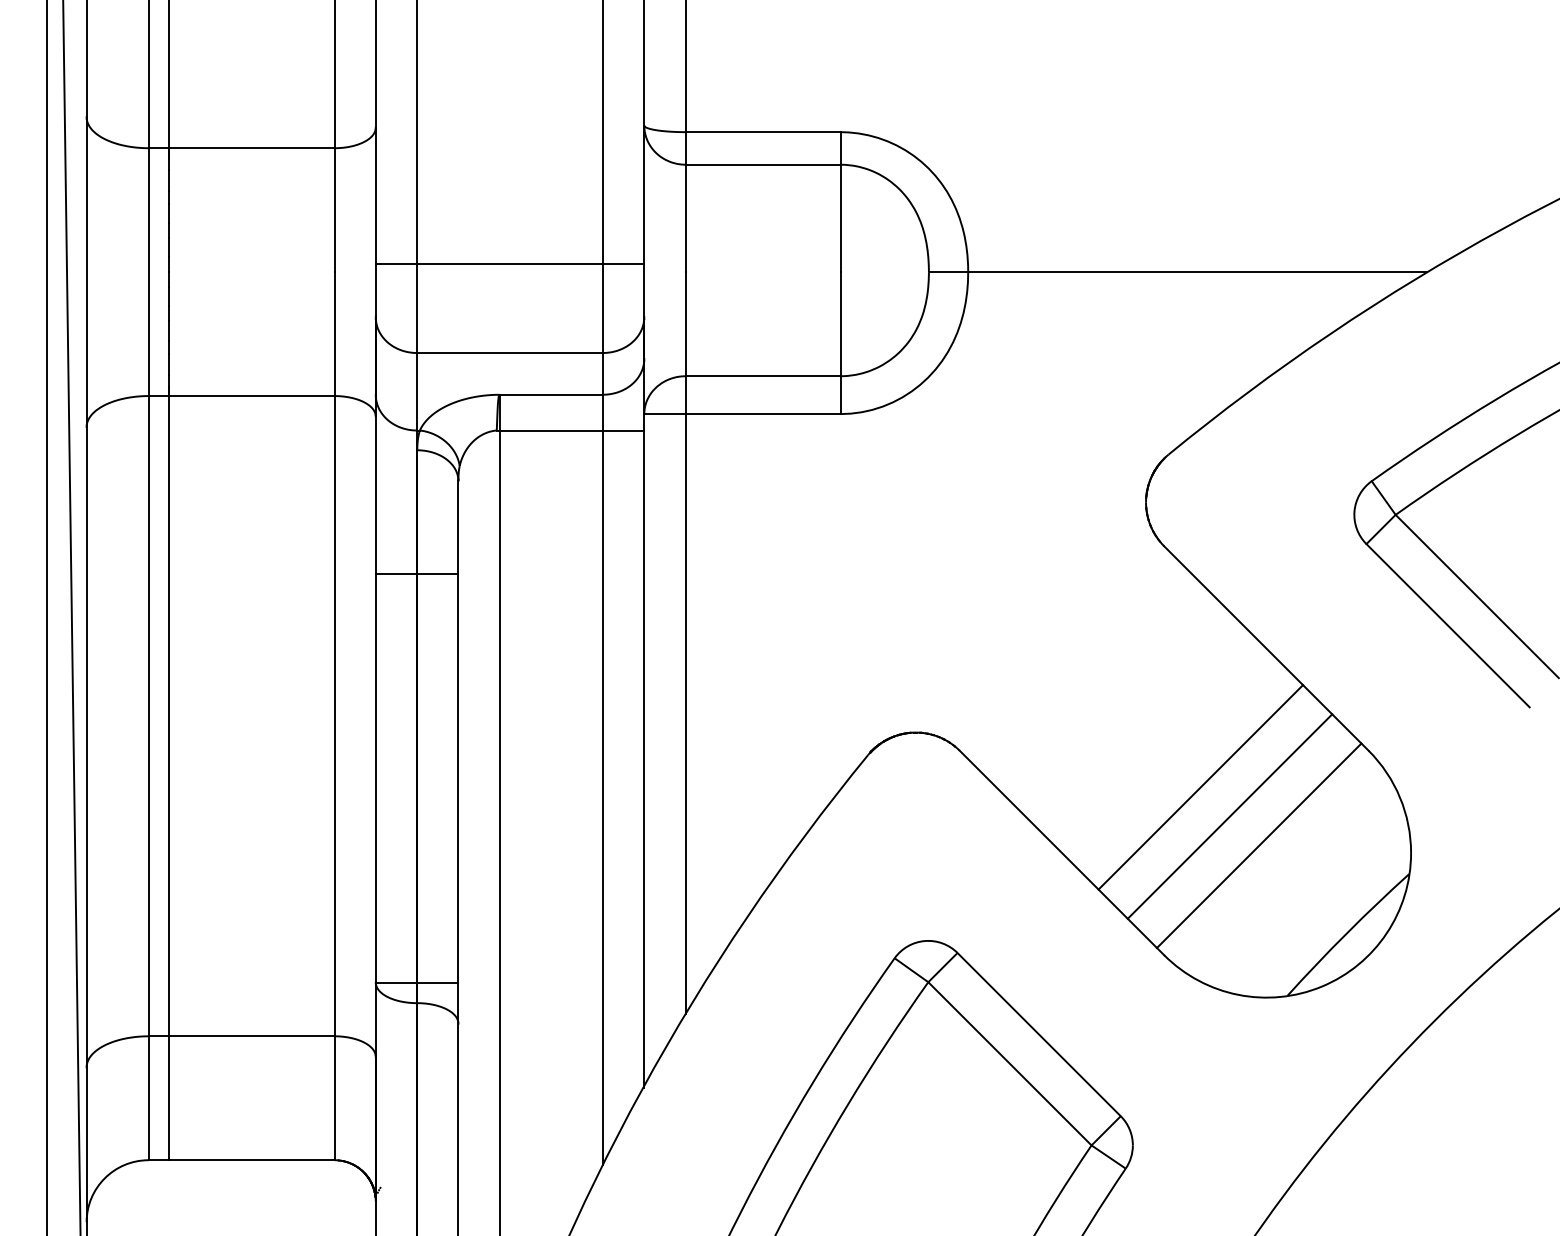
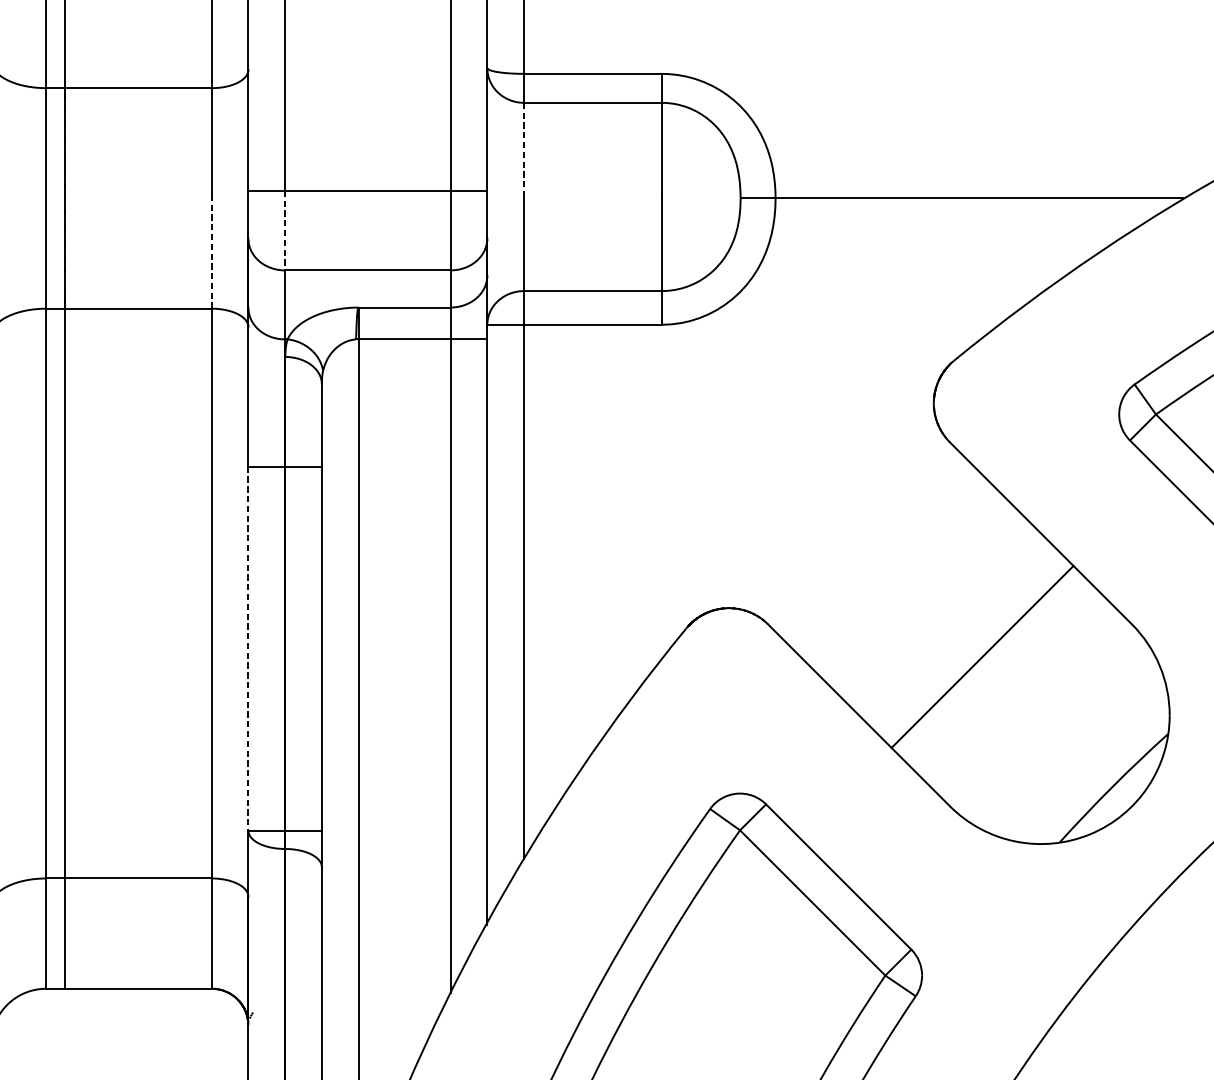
line: (685, 218) -> (523, 150), solid -> dashed
line: (416, 308) -> (284, 230), solid -> dashed
line: (334, 334) -> (211, 253), solid -> dashed
line: (375, 778) -> (248, 649), solid -> dashed
line: (1229, 816) -> (1008, 682), removed
line: (1259, 845) -> (1034, 708), removed

